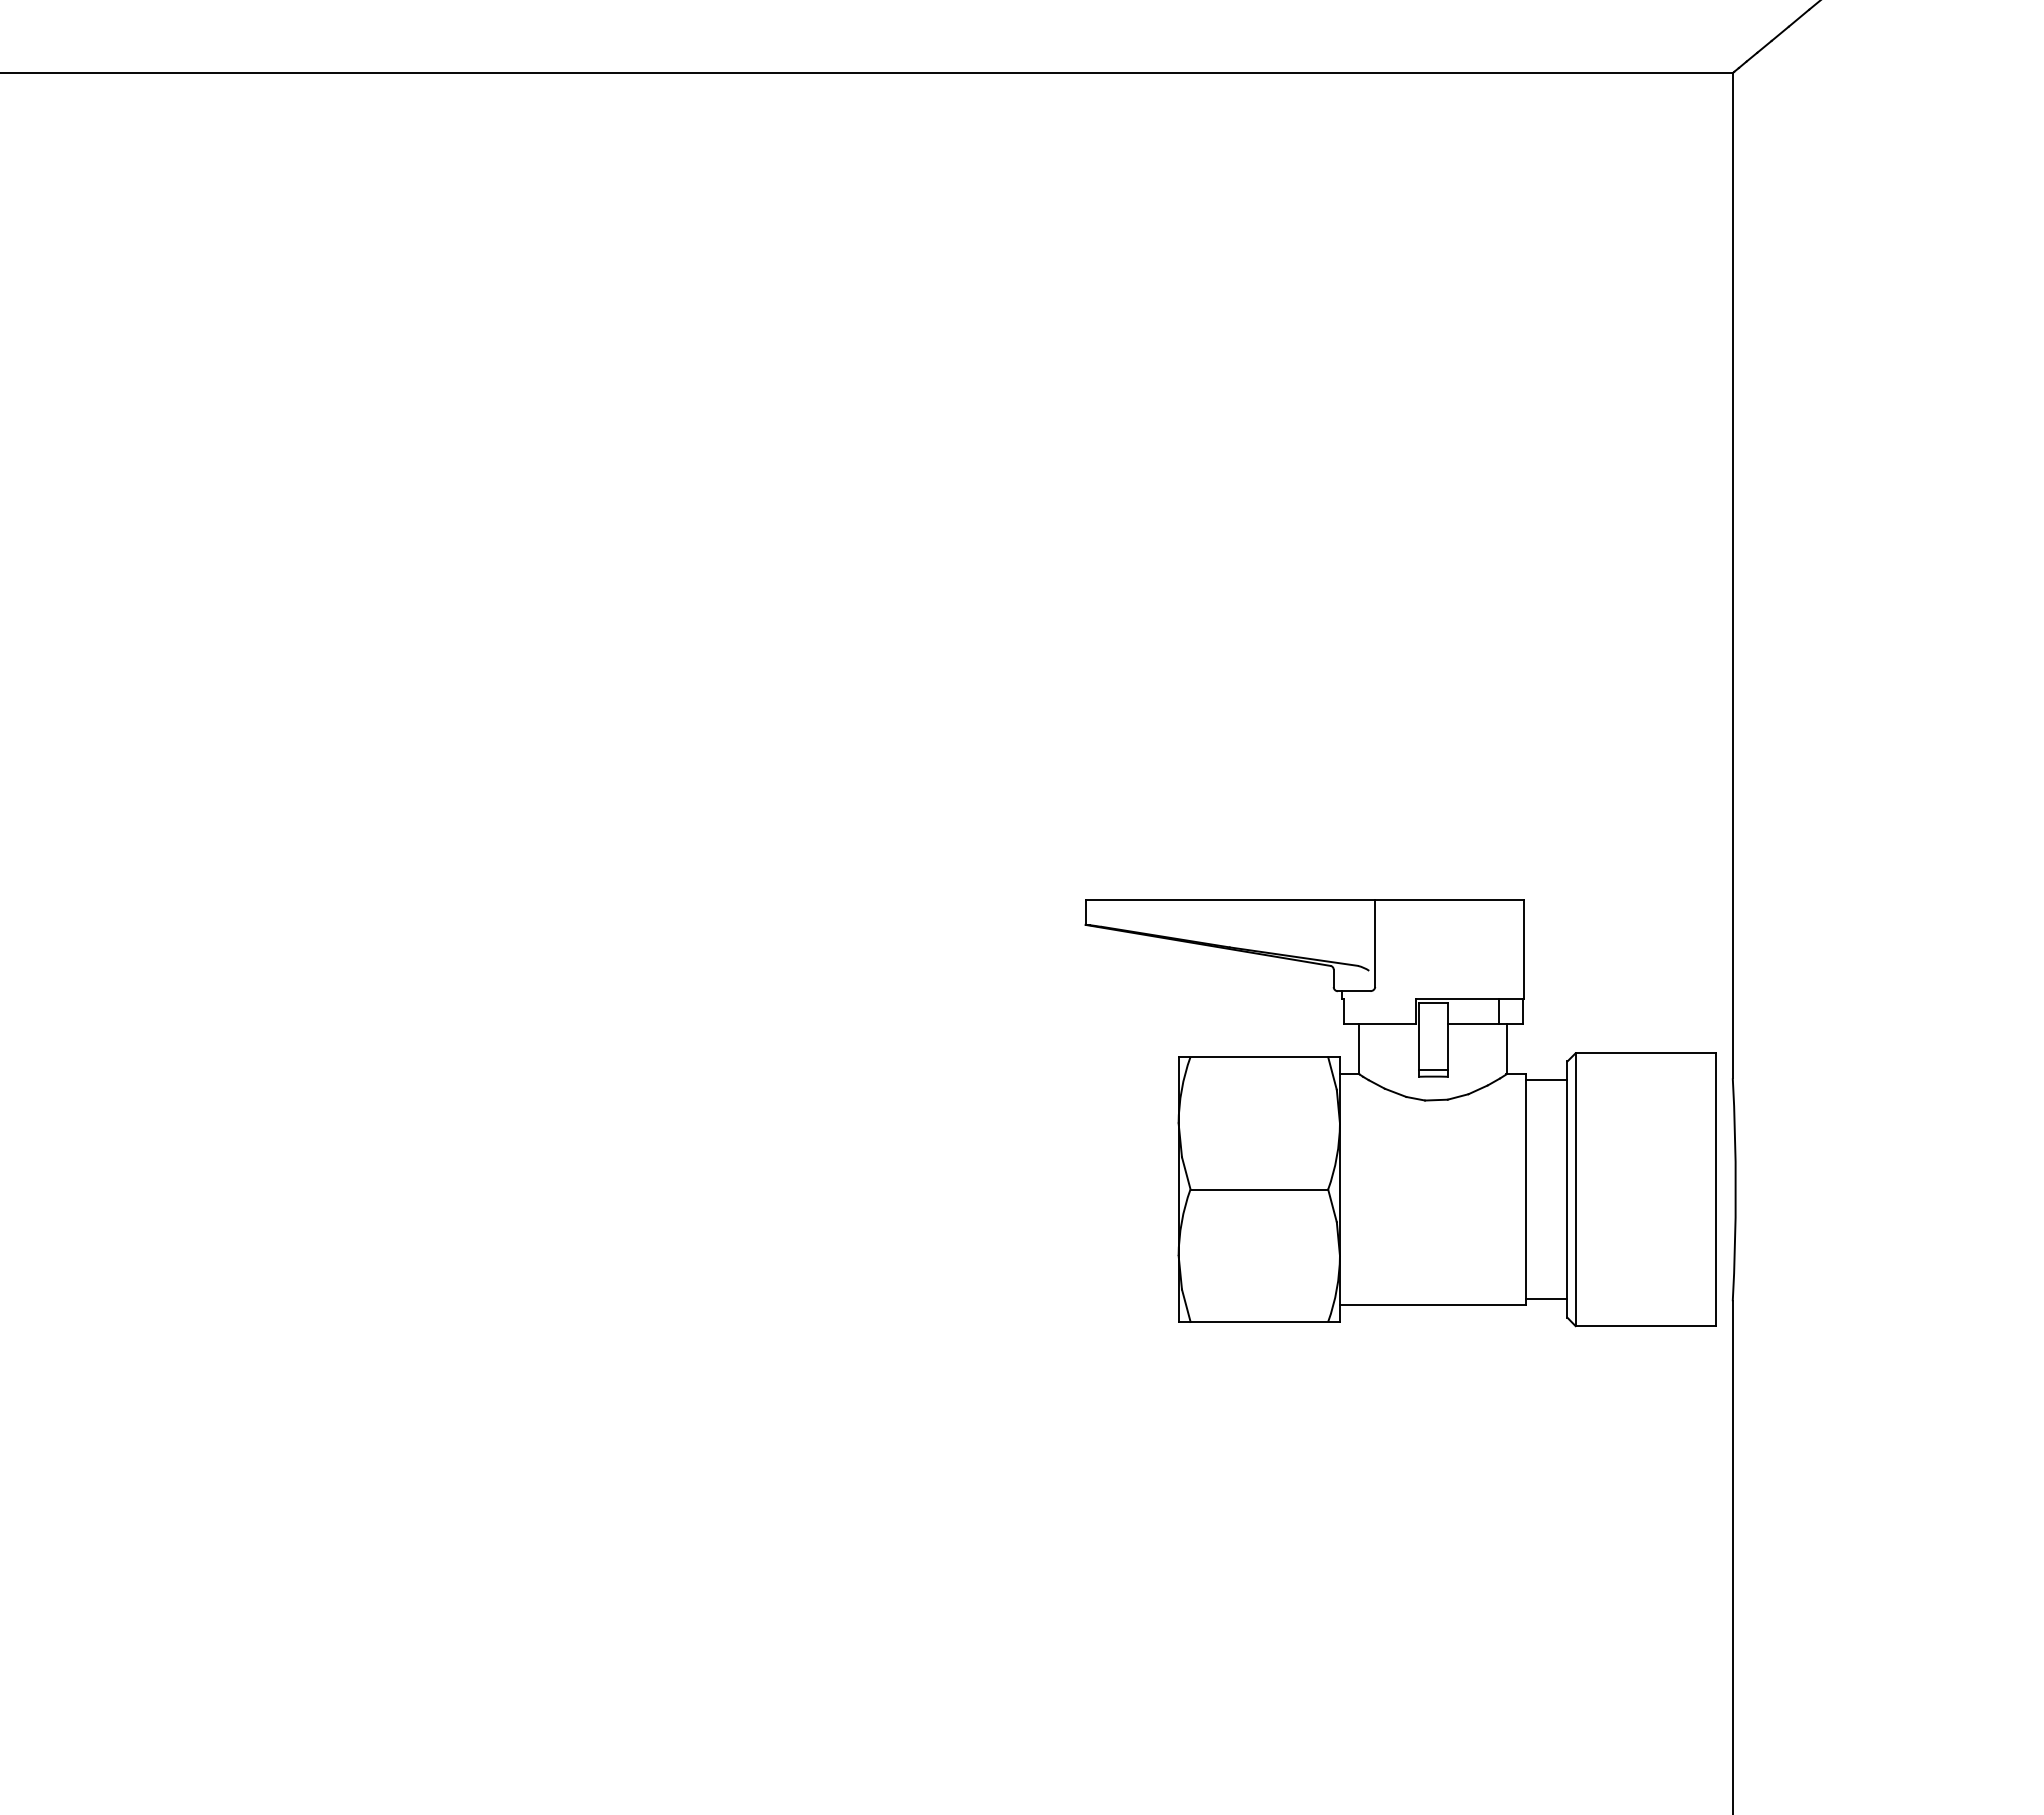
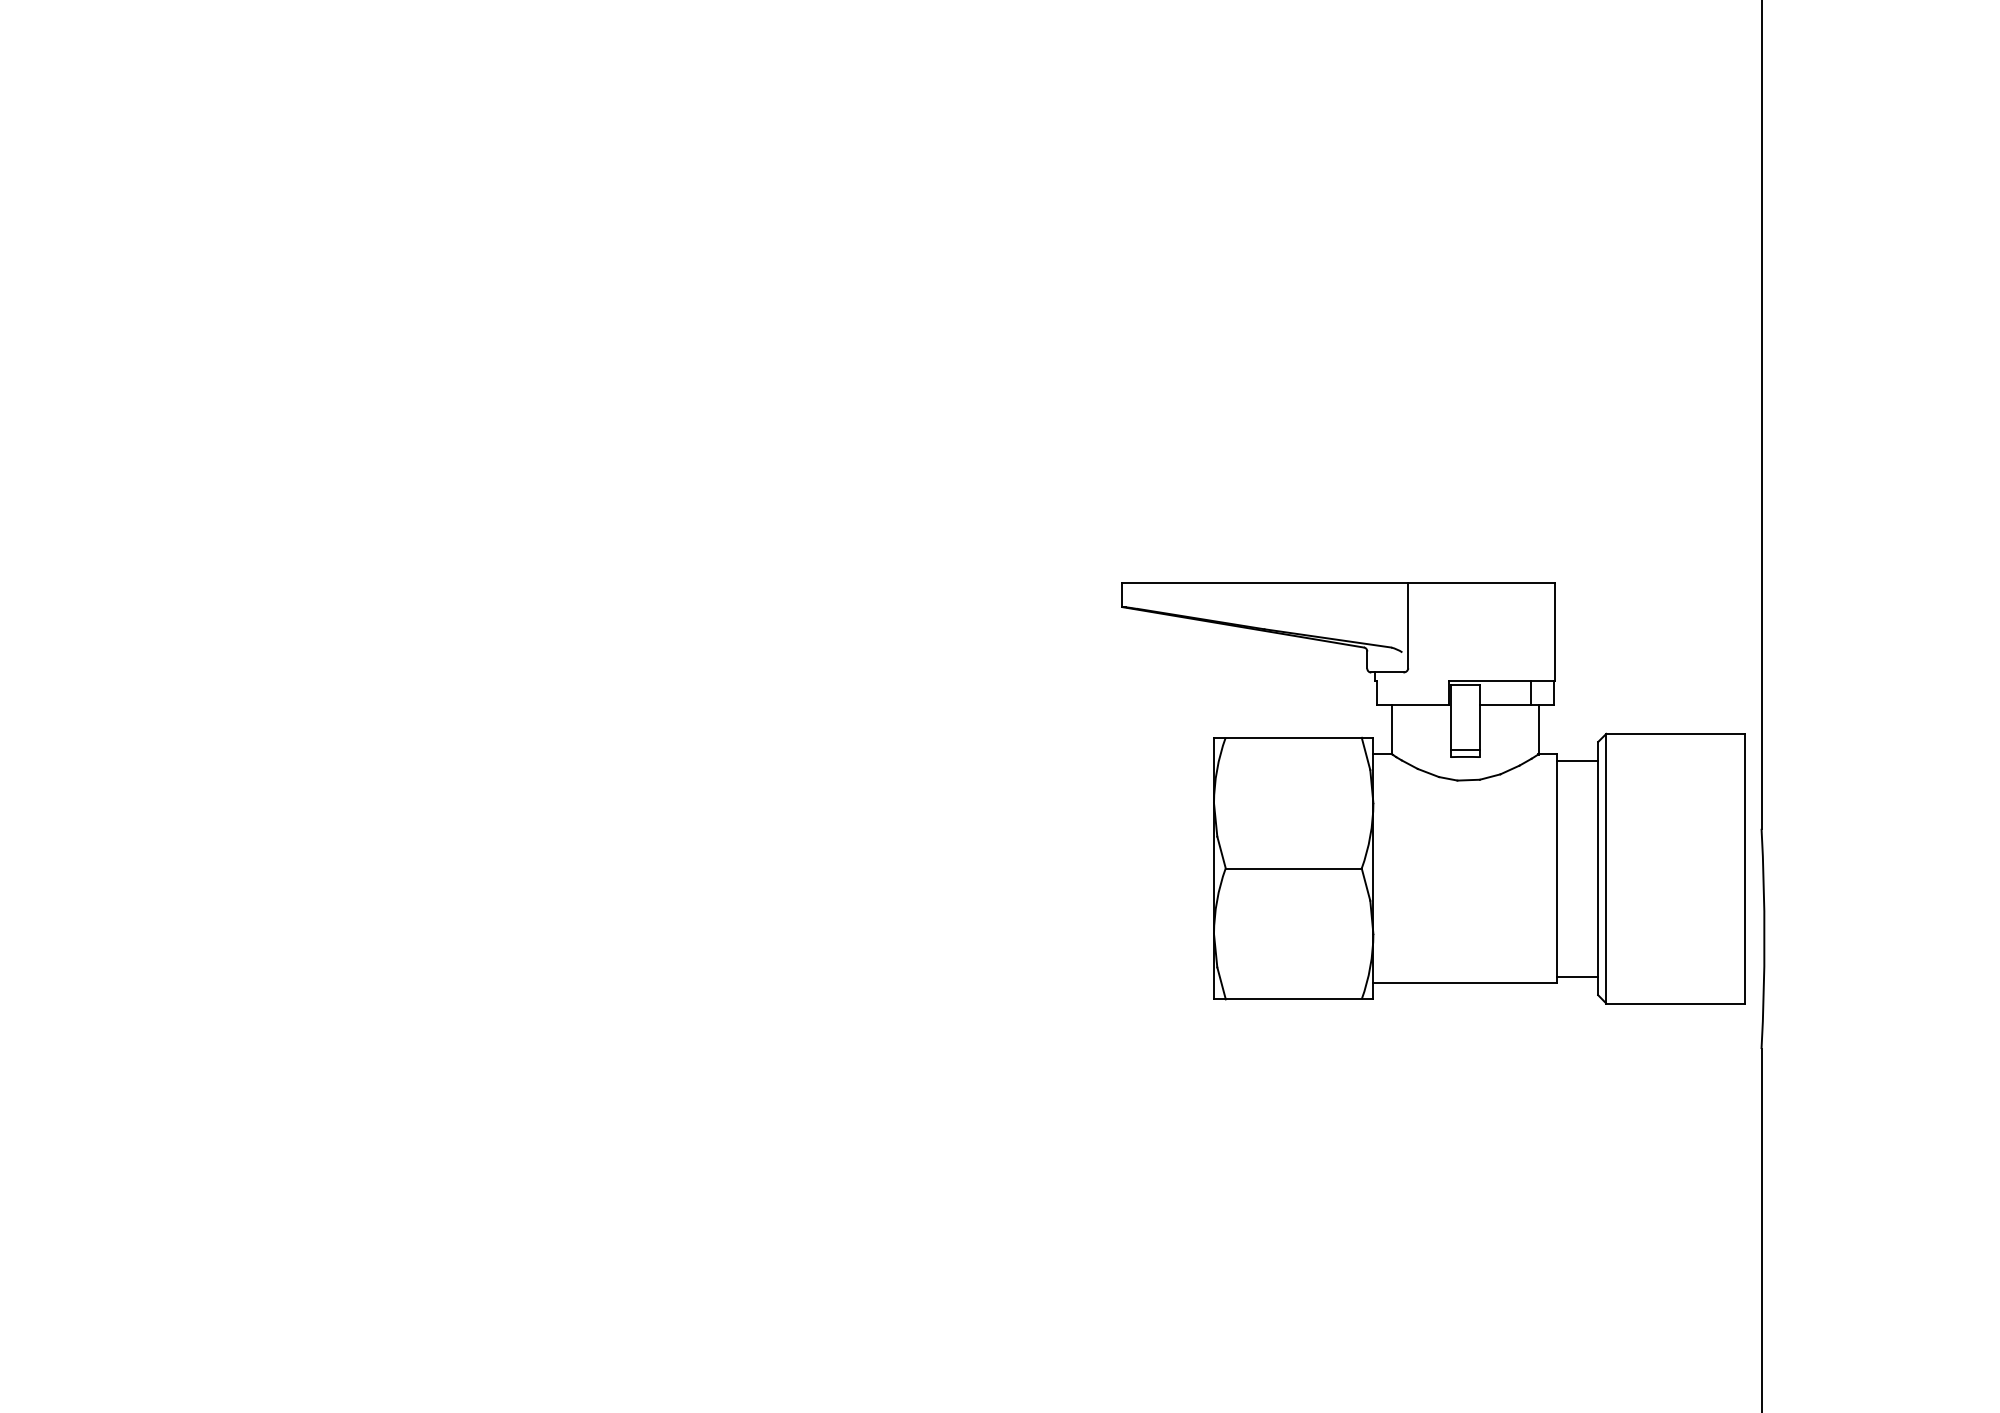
part: (1400, 1113) -> (1433, 793), moved

